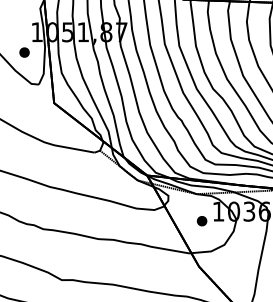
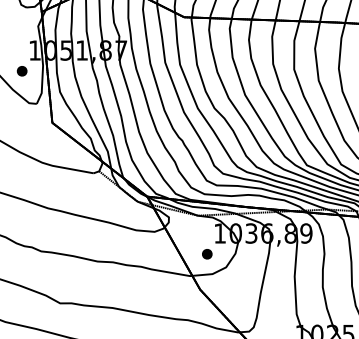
part: (202, 221) -> (207, 254), moved

